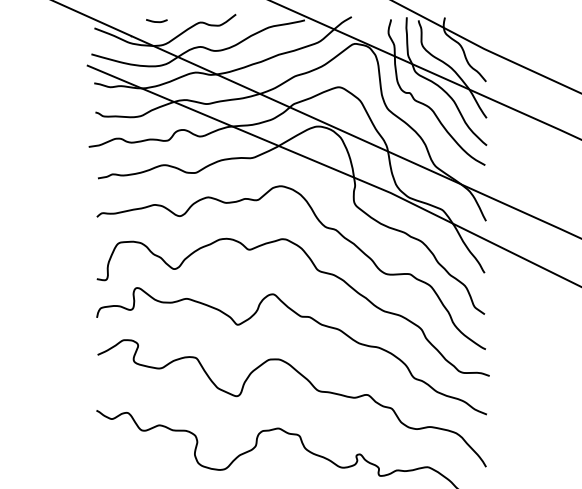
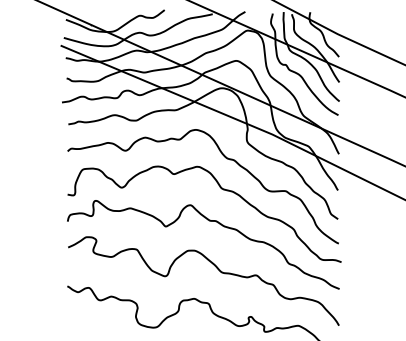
line: (156, 20) -> (109, 14), removed

